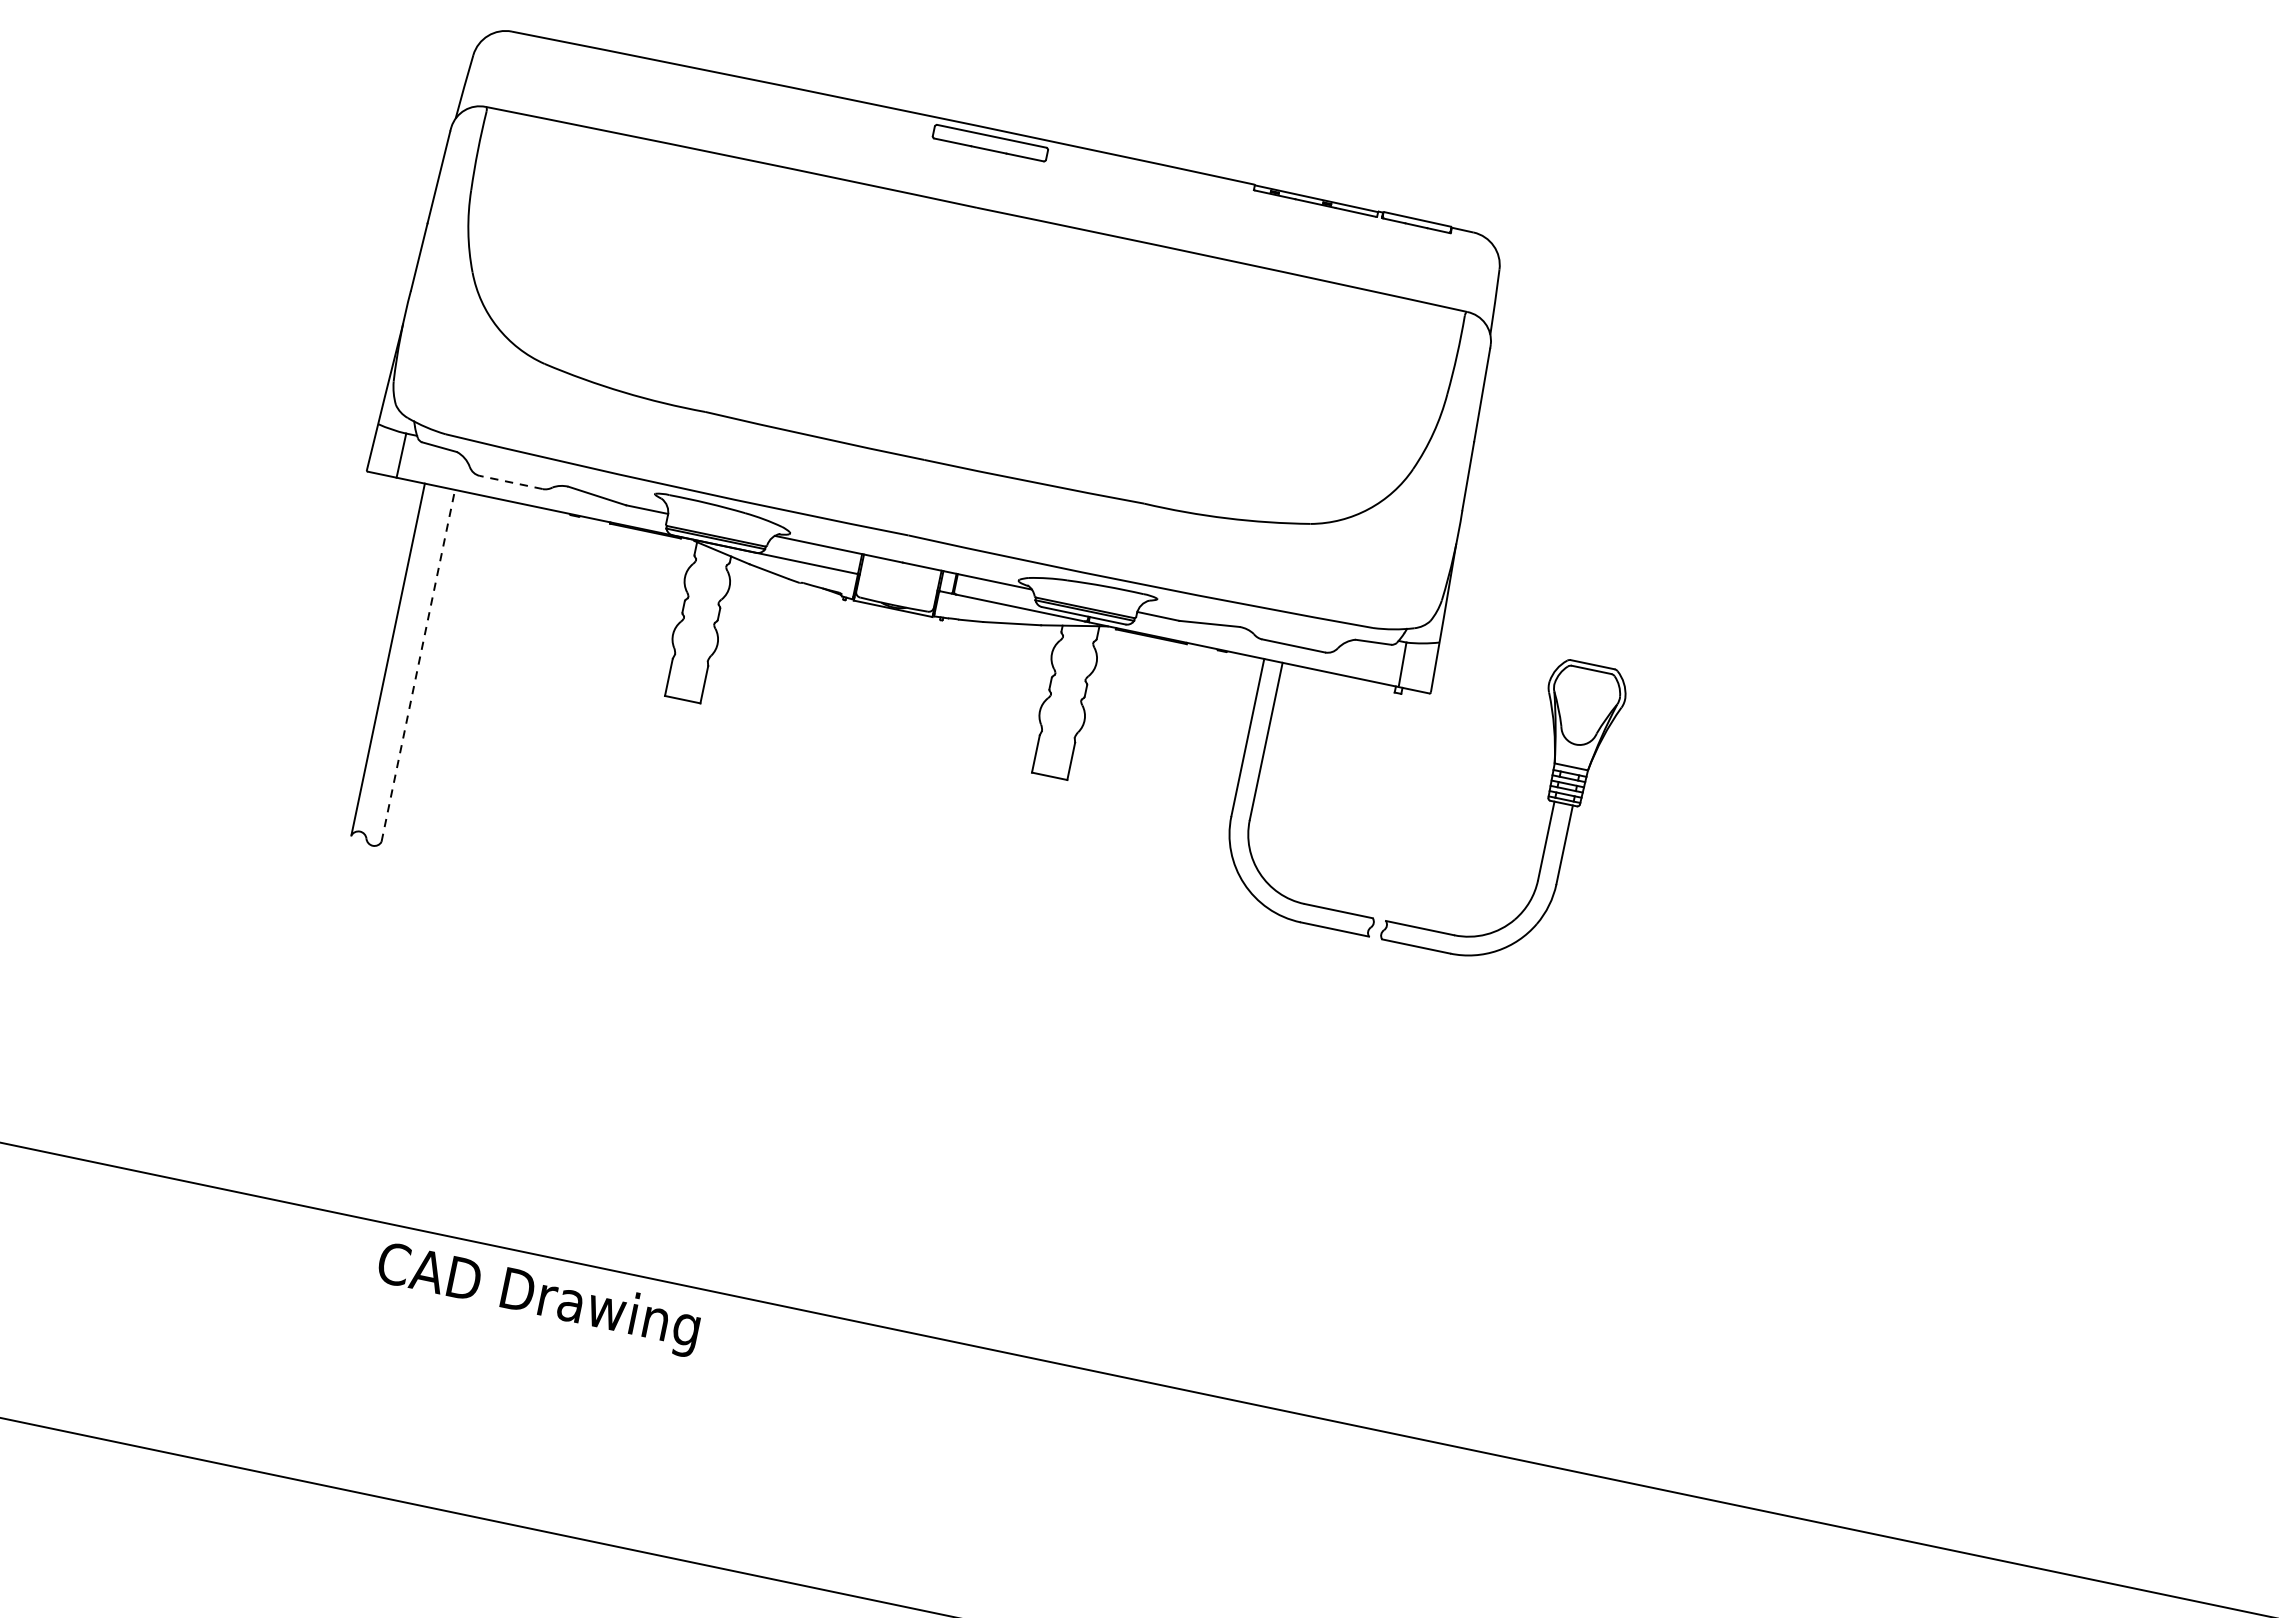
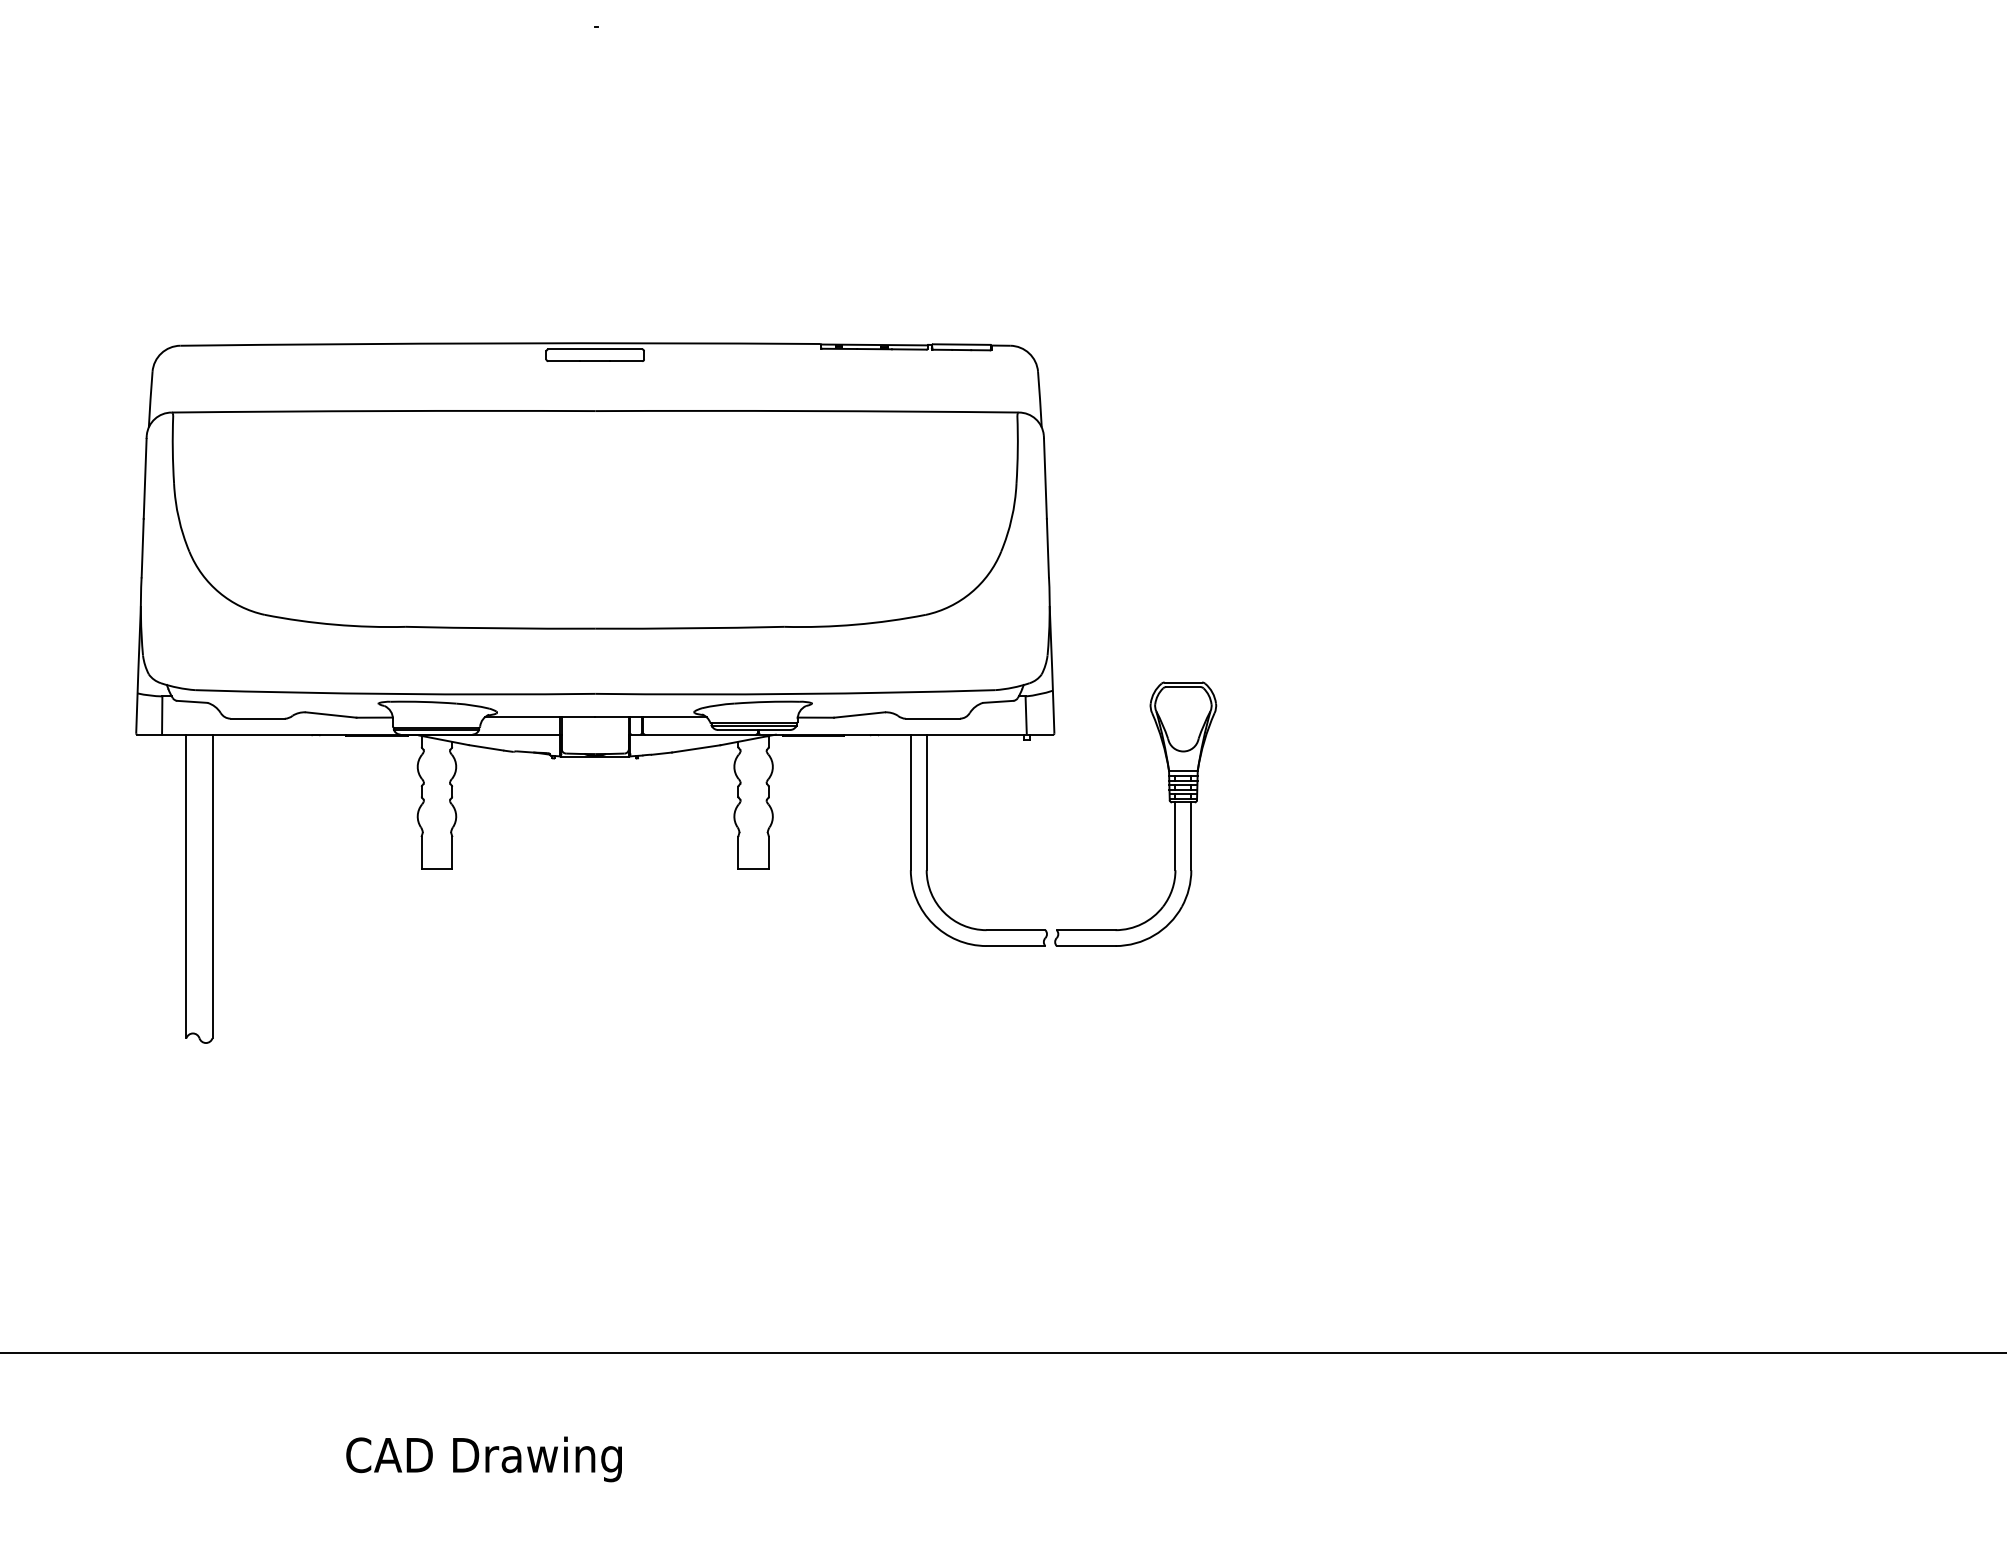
line: (511, 482) -> (257, 718), dashed -> solid
line: (418, 666) -> (212, 886), dashed -> solid
text: (537, 1299) -> (483, 1459), moved

